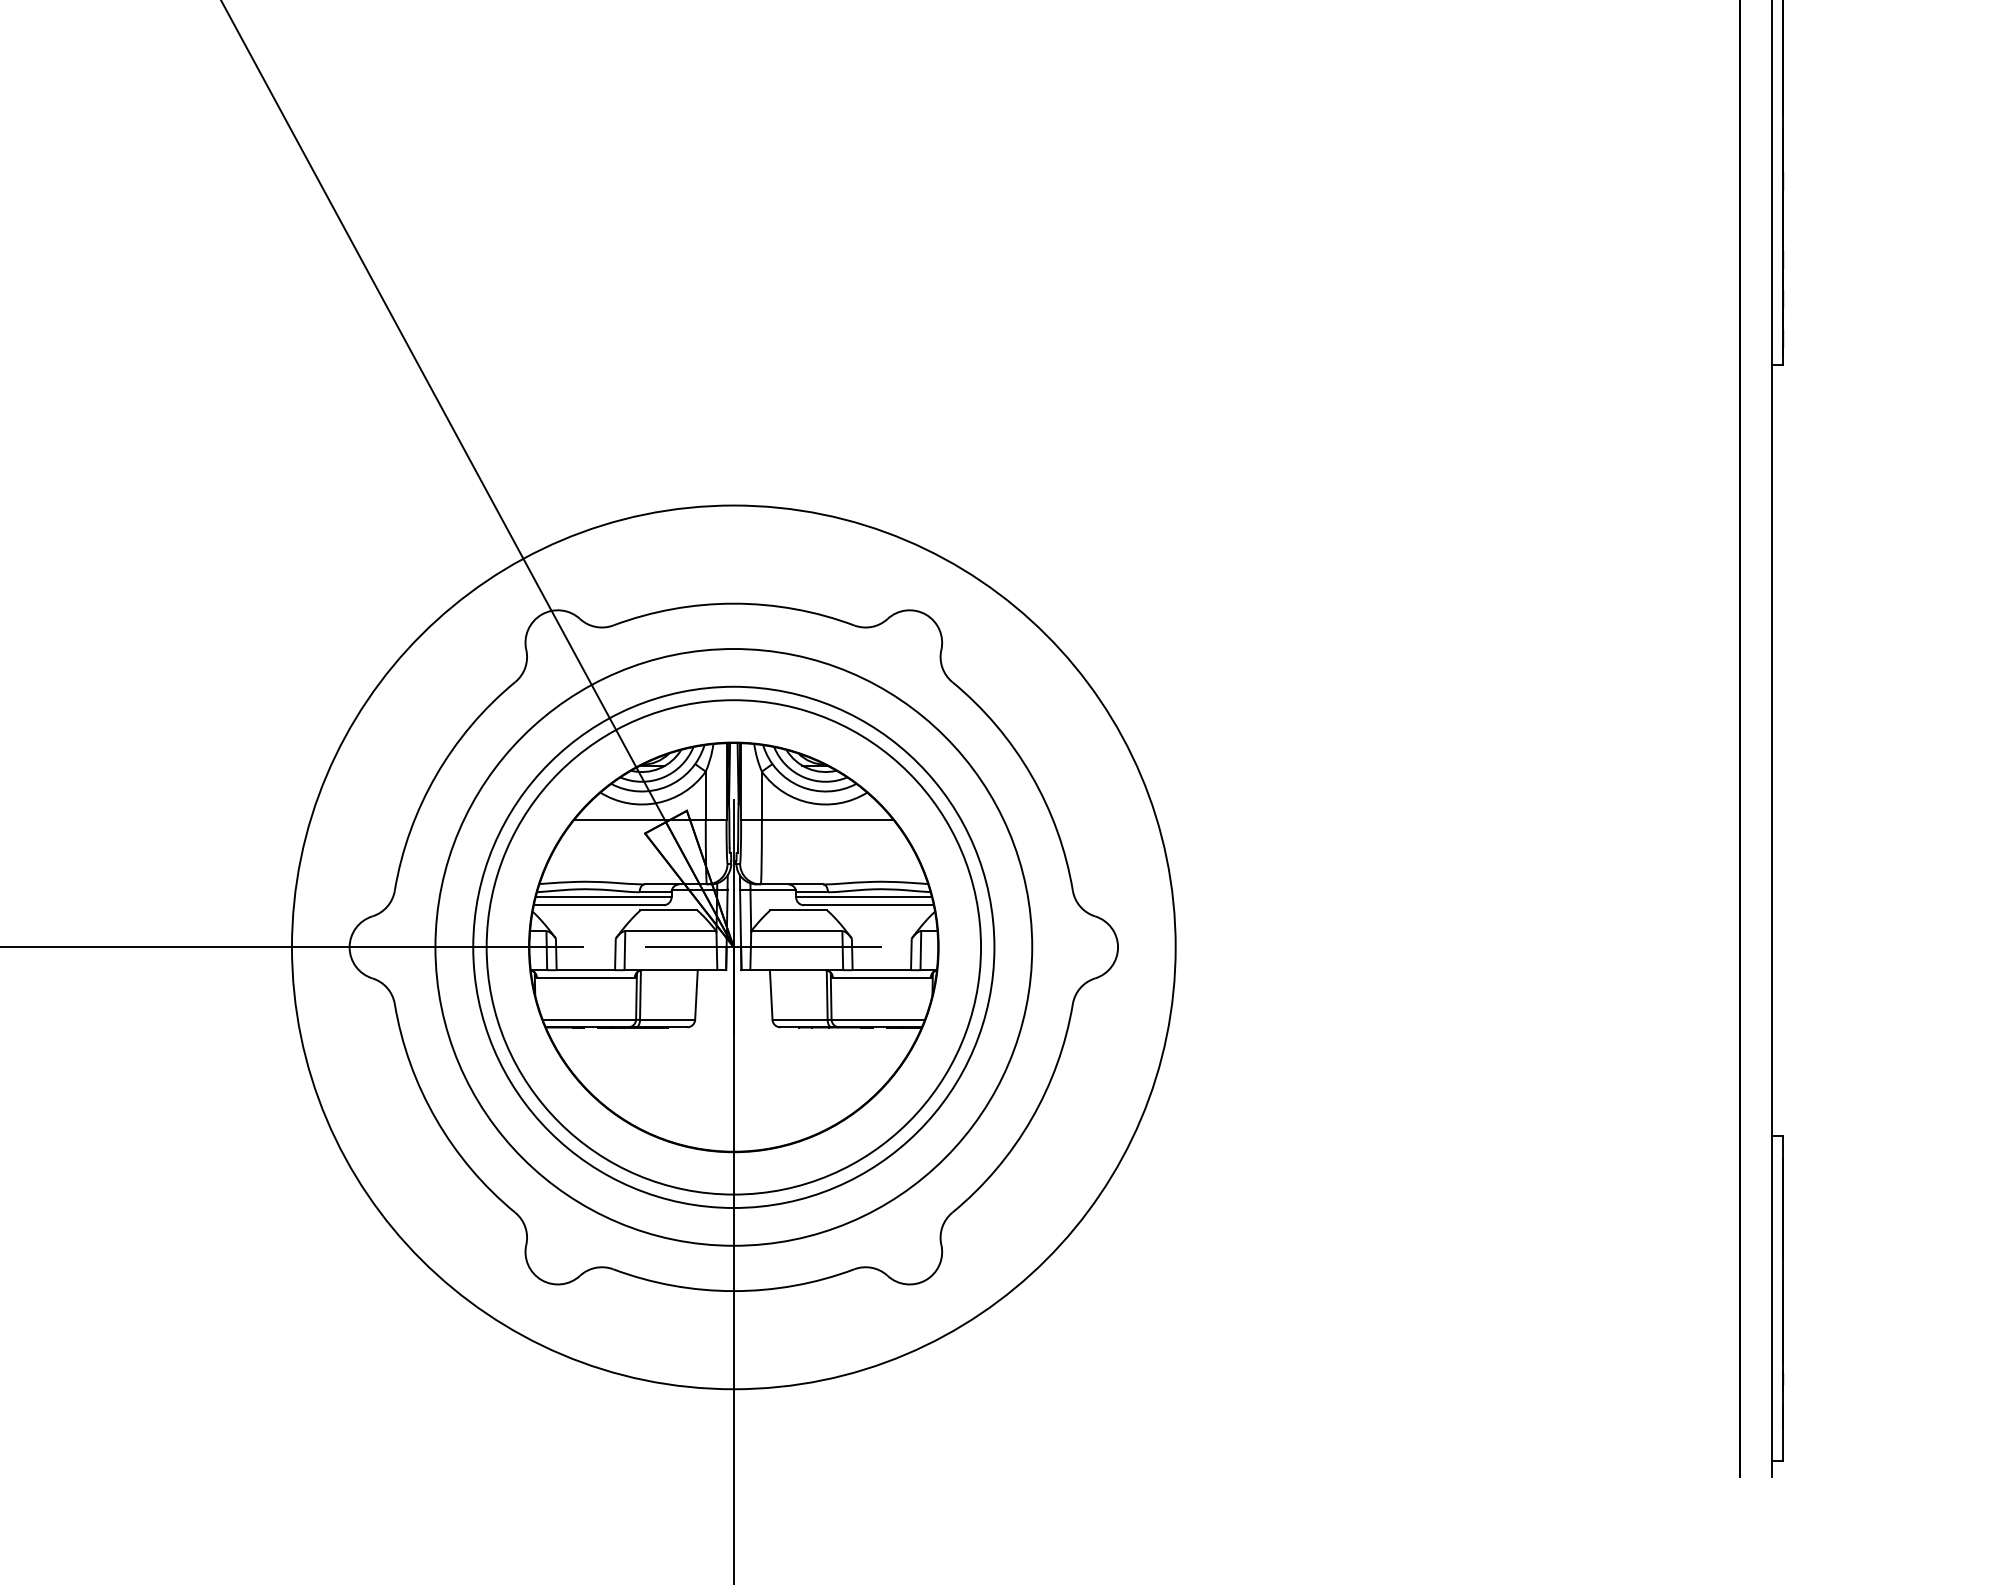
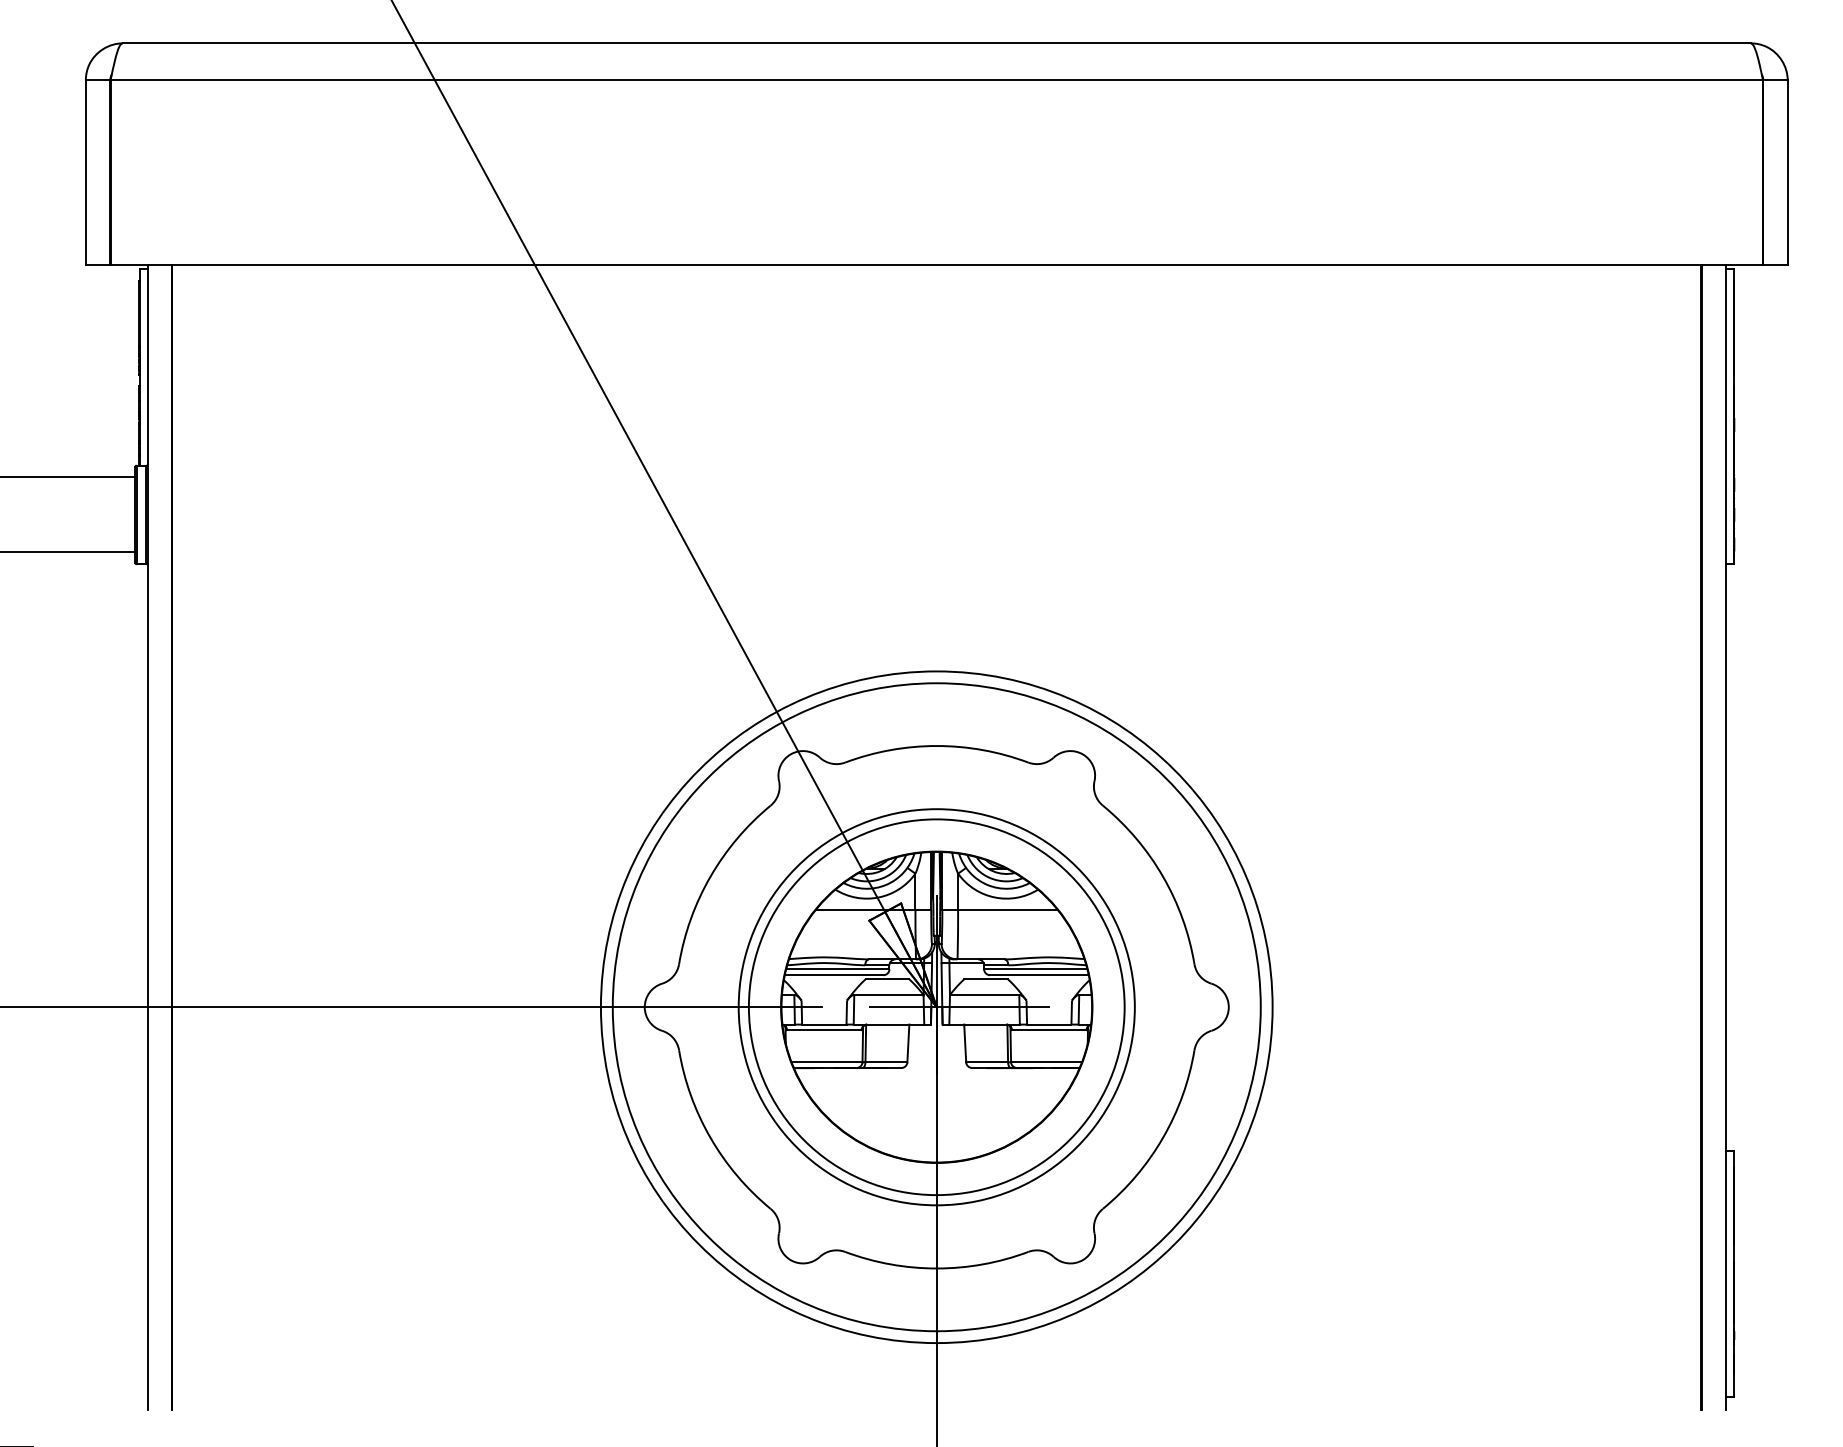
circle: (733, 947) -> (936, 1007), size x1.43

